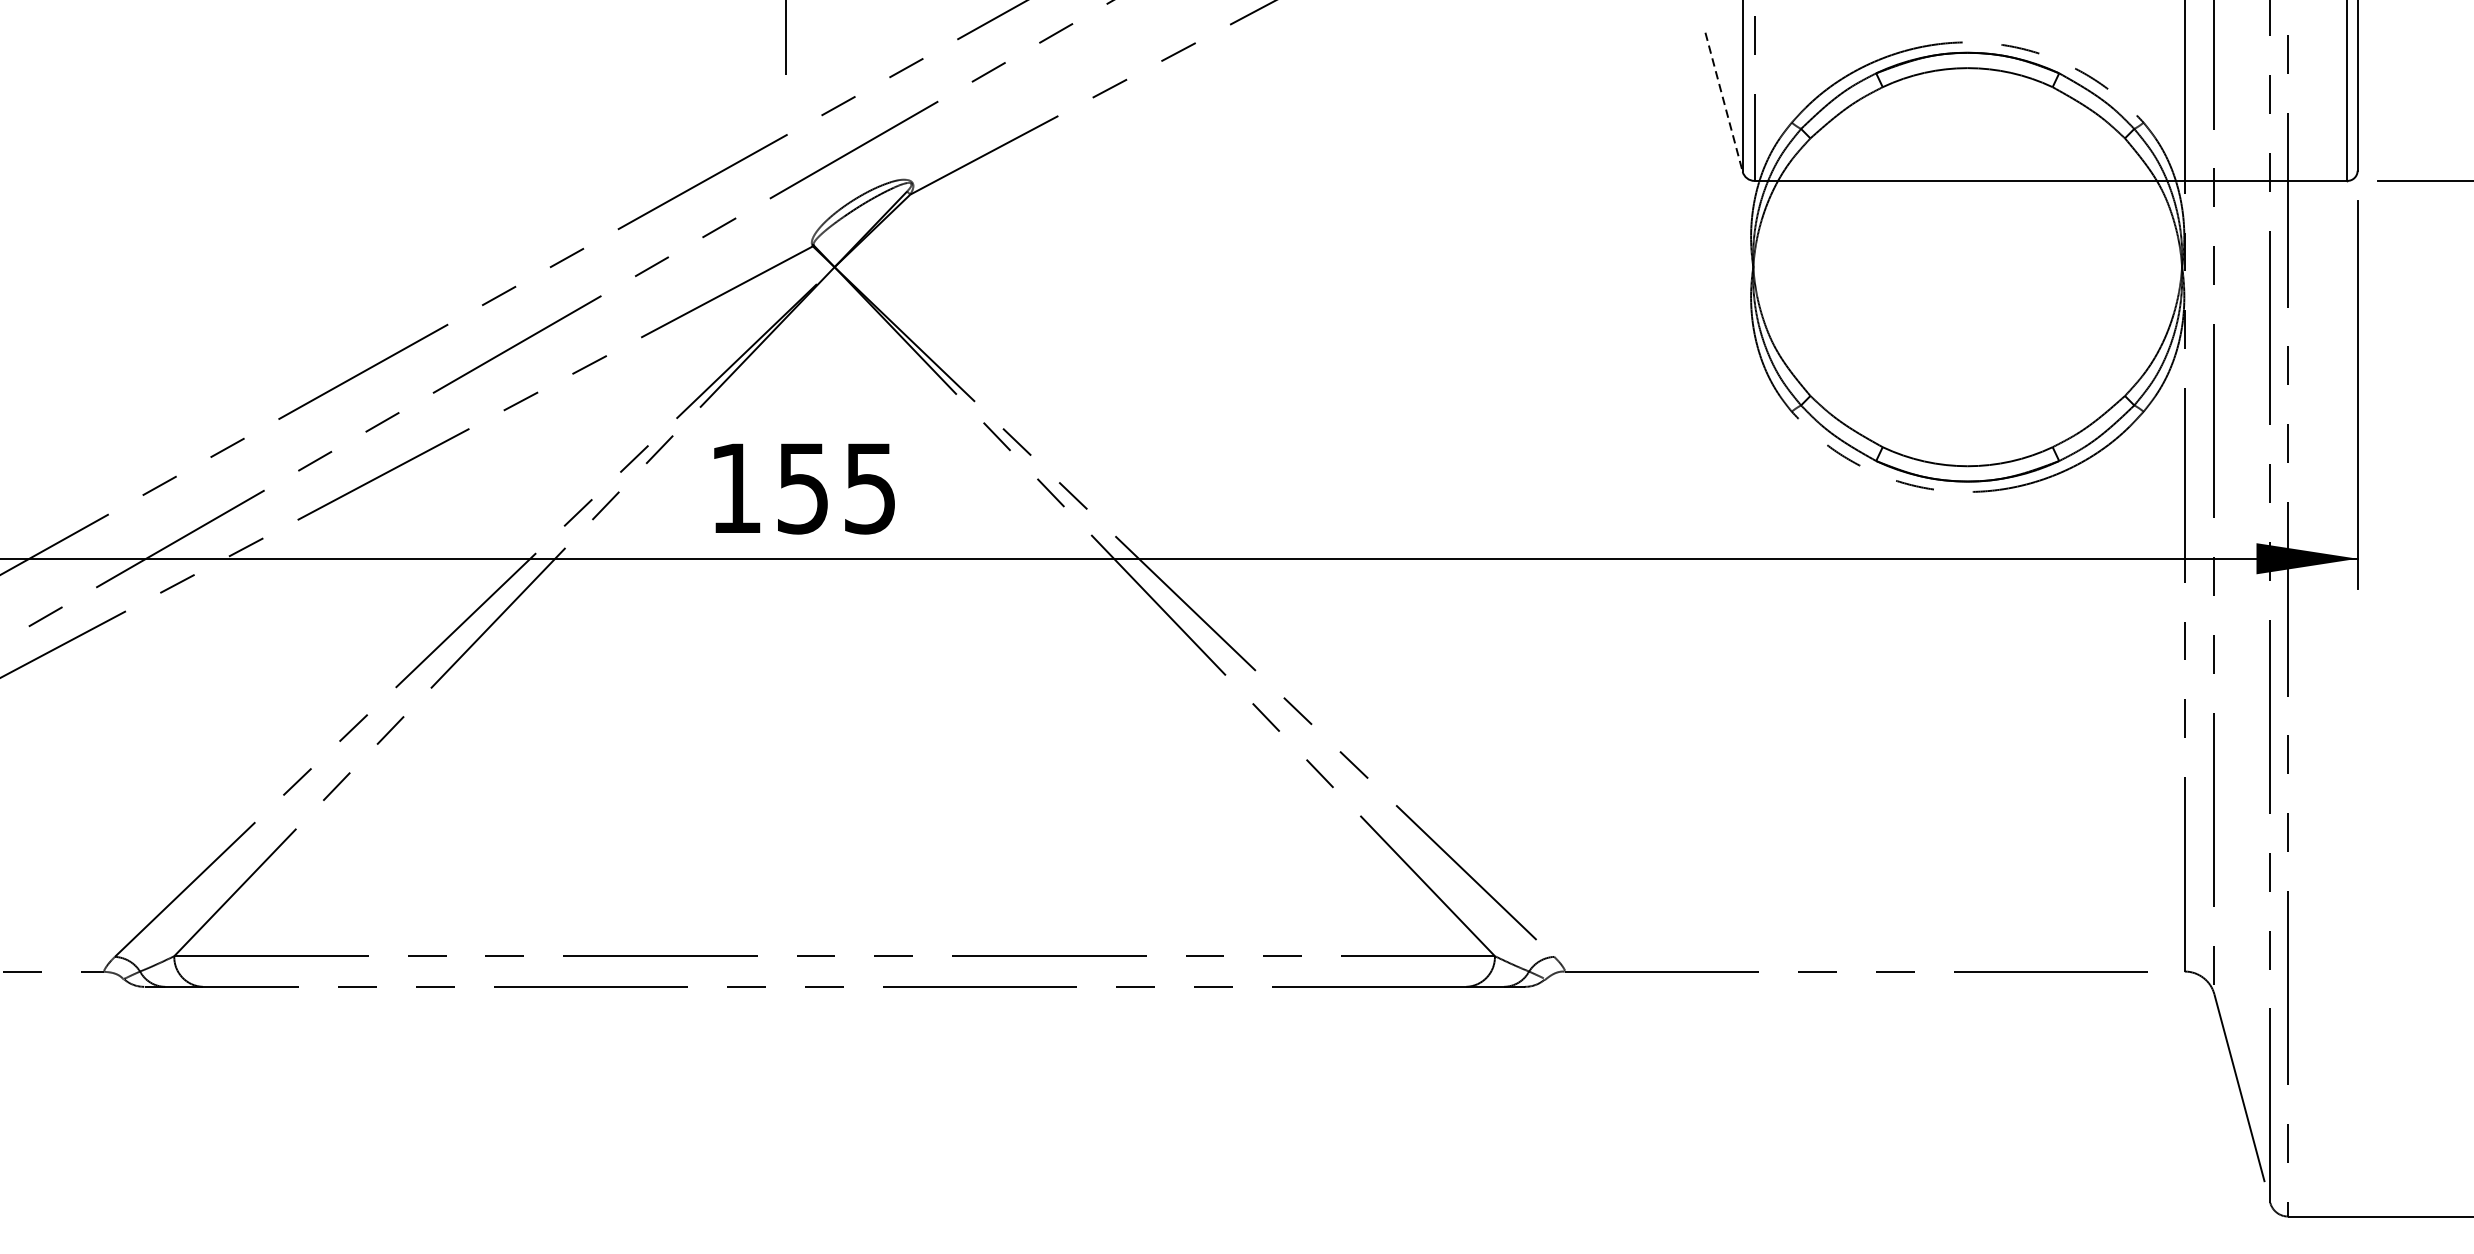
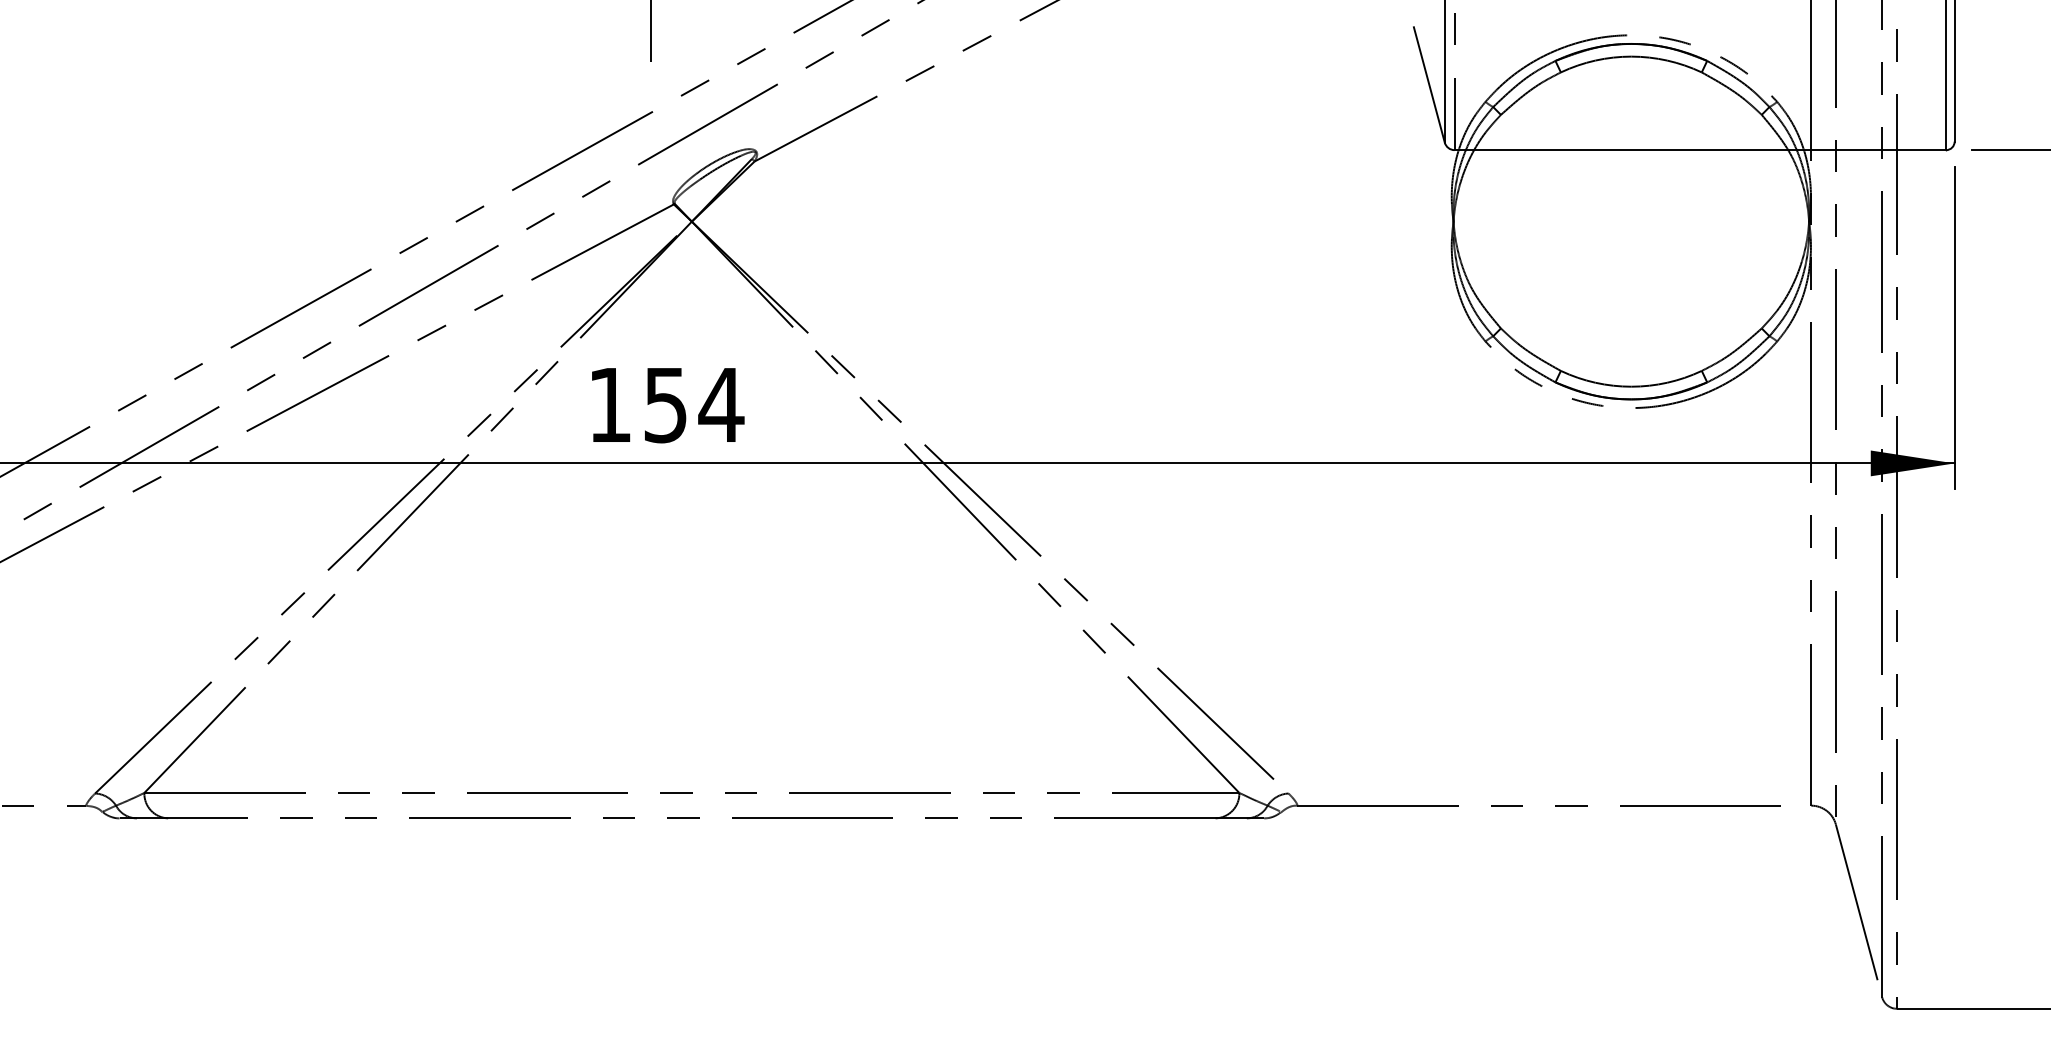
line: (1724, 101) -> (1429, 84), dashed -> solid
text: (870, 488) -> (721, 405), 155 -> 154

